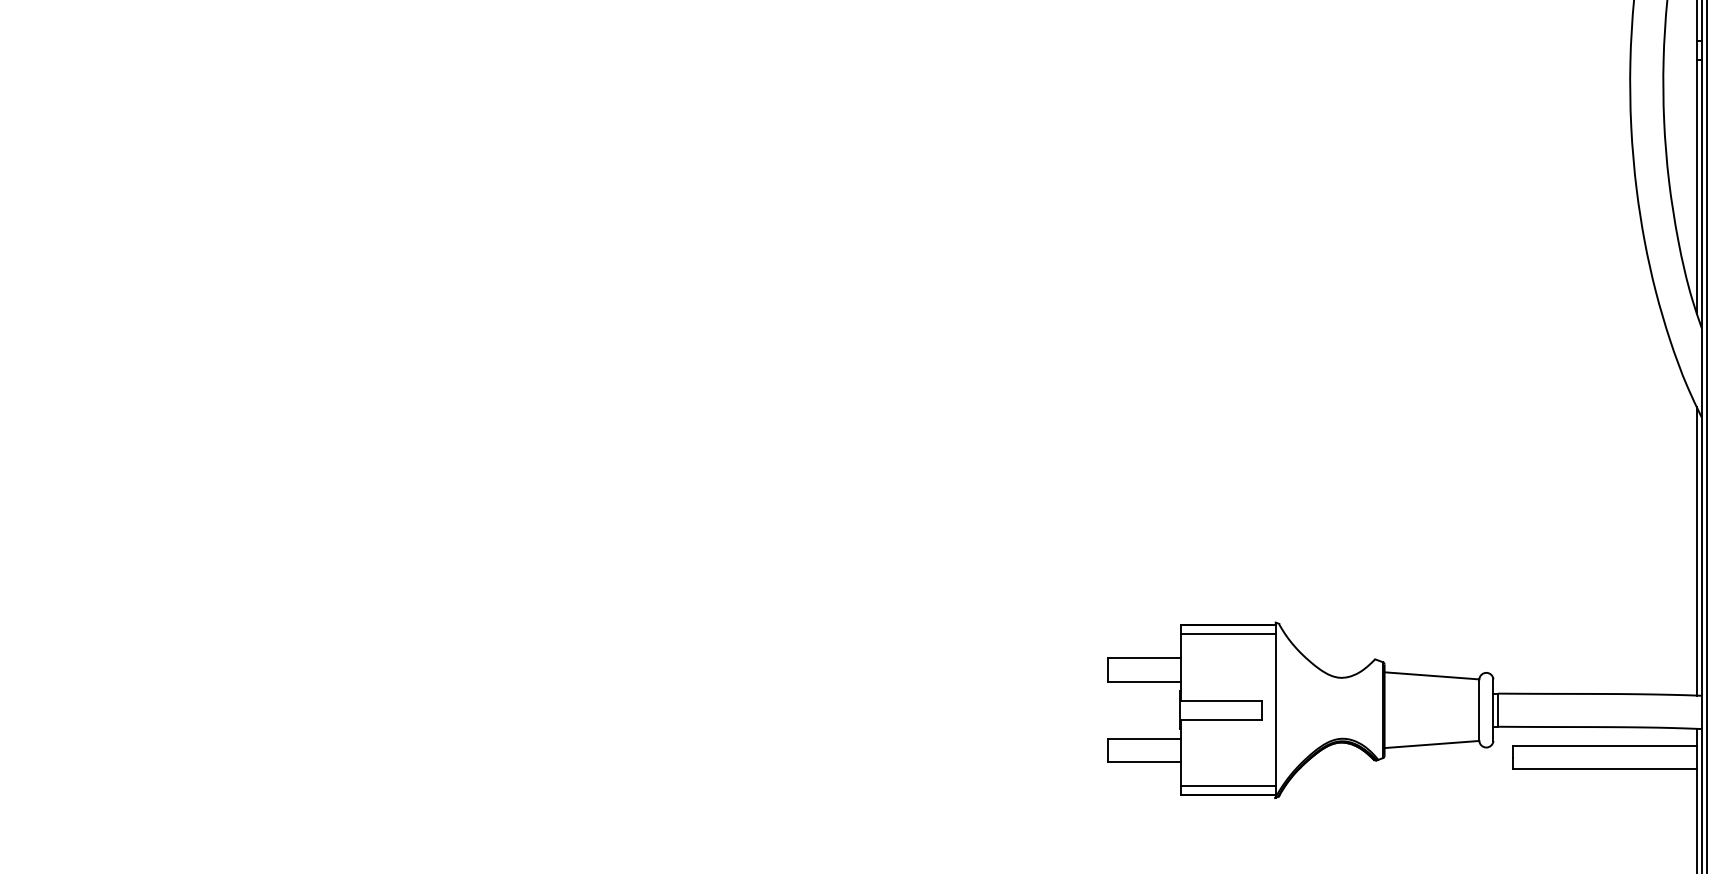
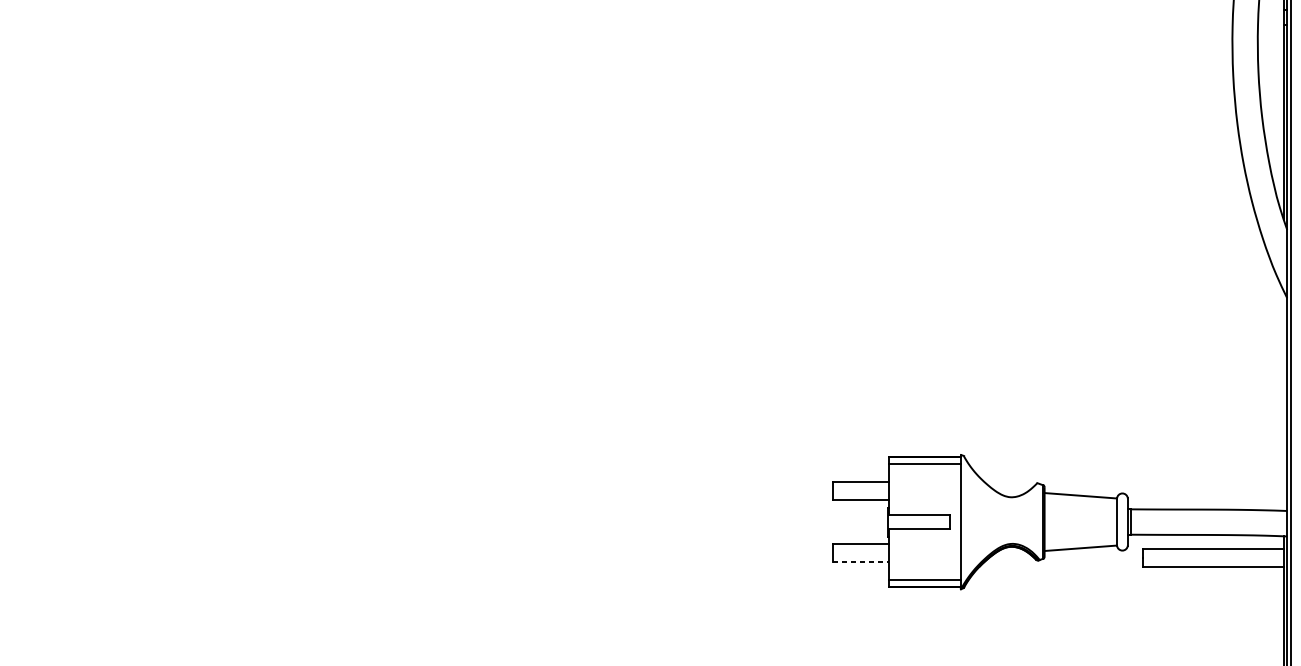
line: (1697, 551) -> (1283, 400), removed
line: (1144, 762) -> (860, 562), solid -> dashed

